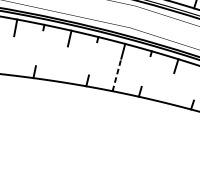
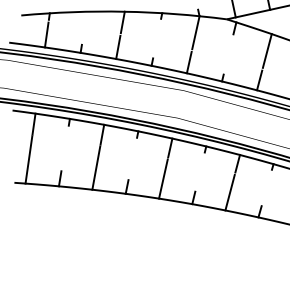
line: (10, 55) -> (28, 159), added
line: (63, 64) -> (96, 167), added
line: (116, 75) -> (163, 178), dashed -> solid
line: (168, 88) -> (229, 192), added

